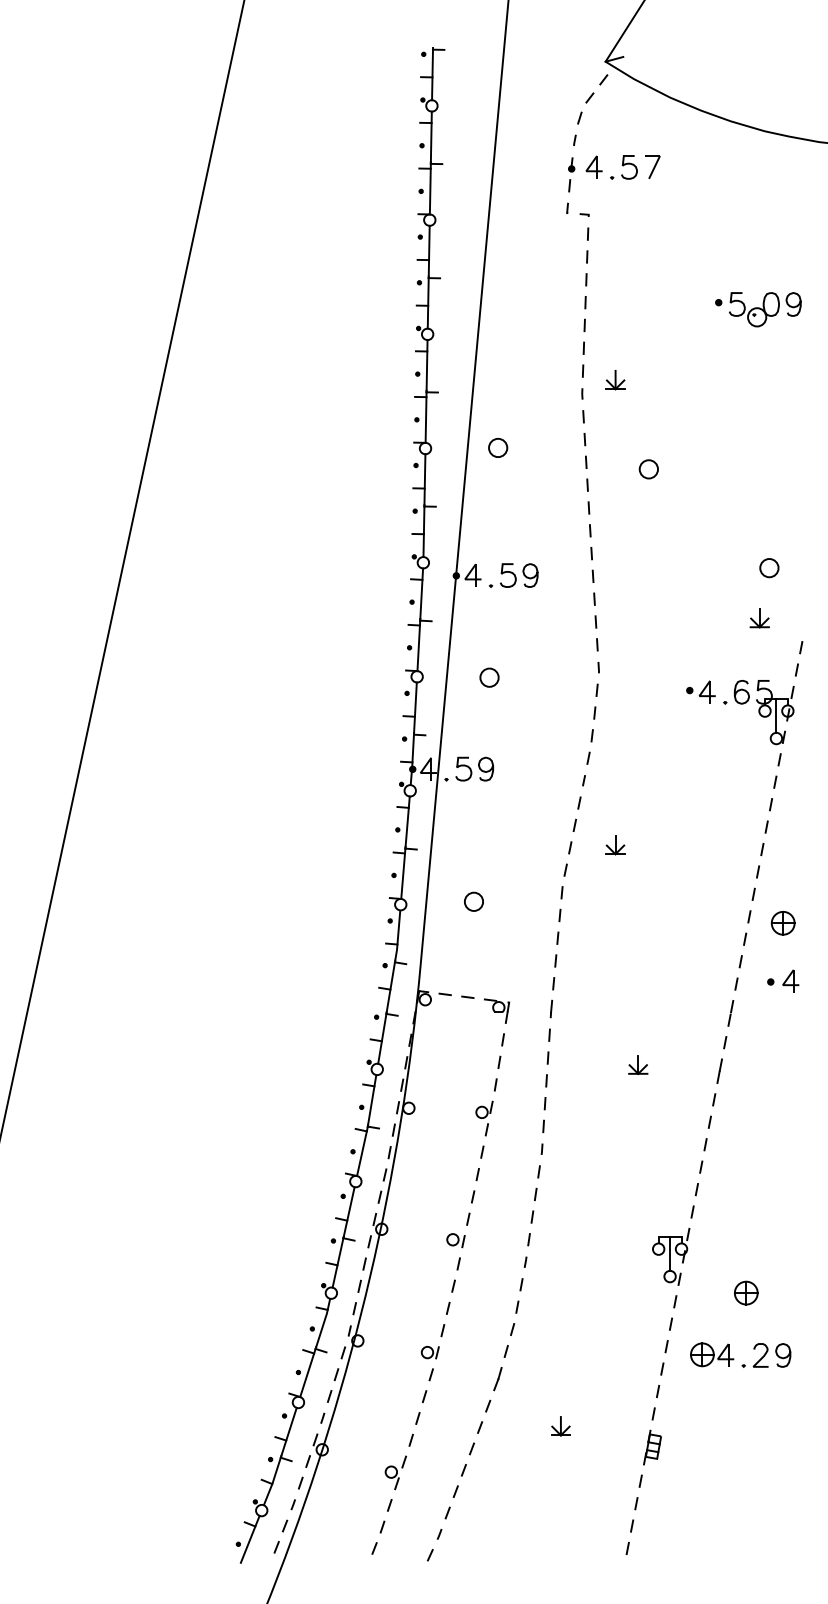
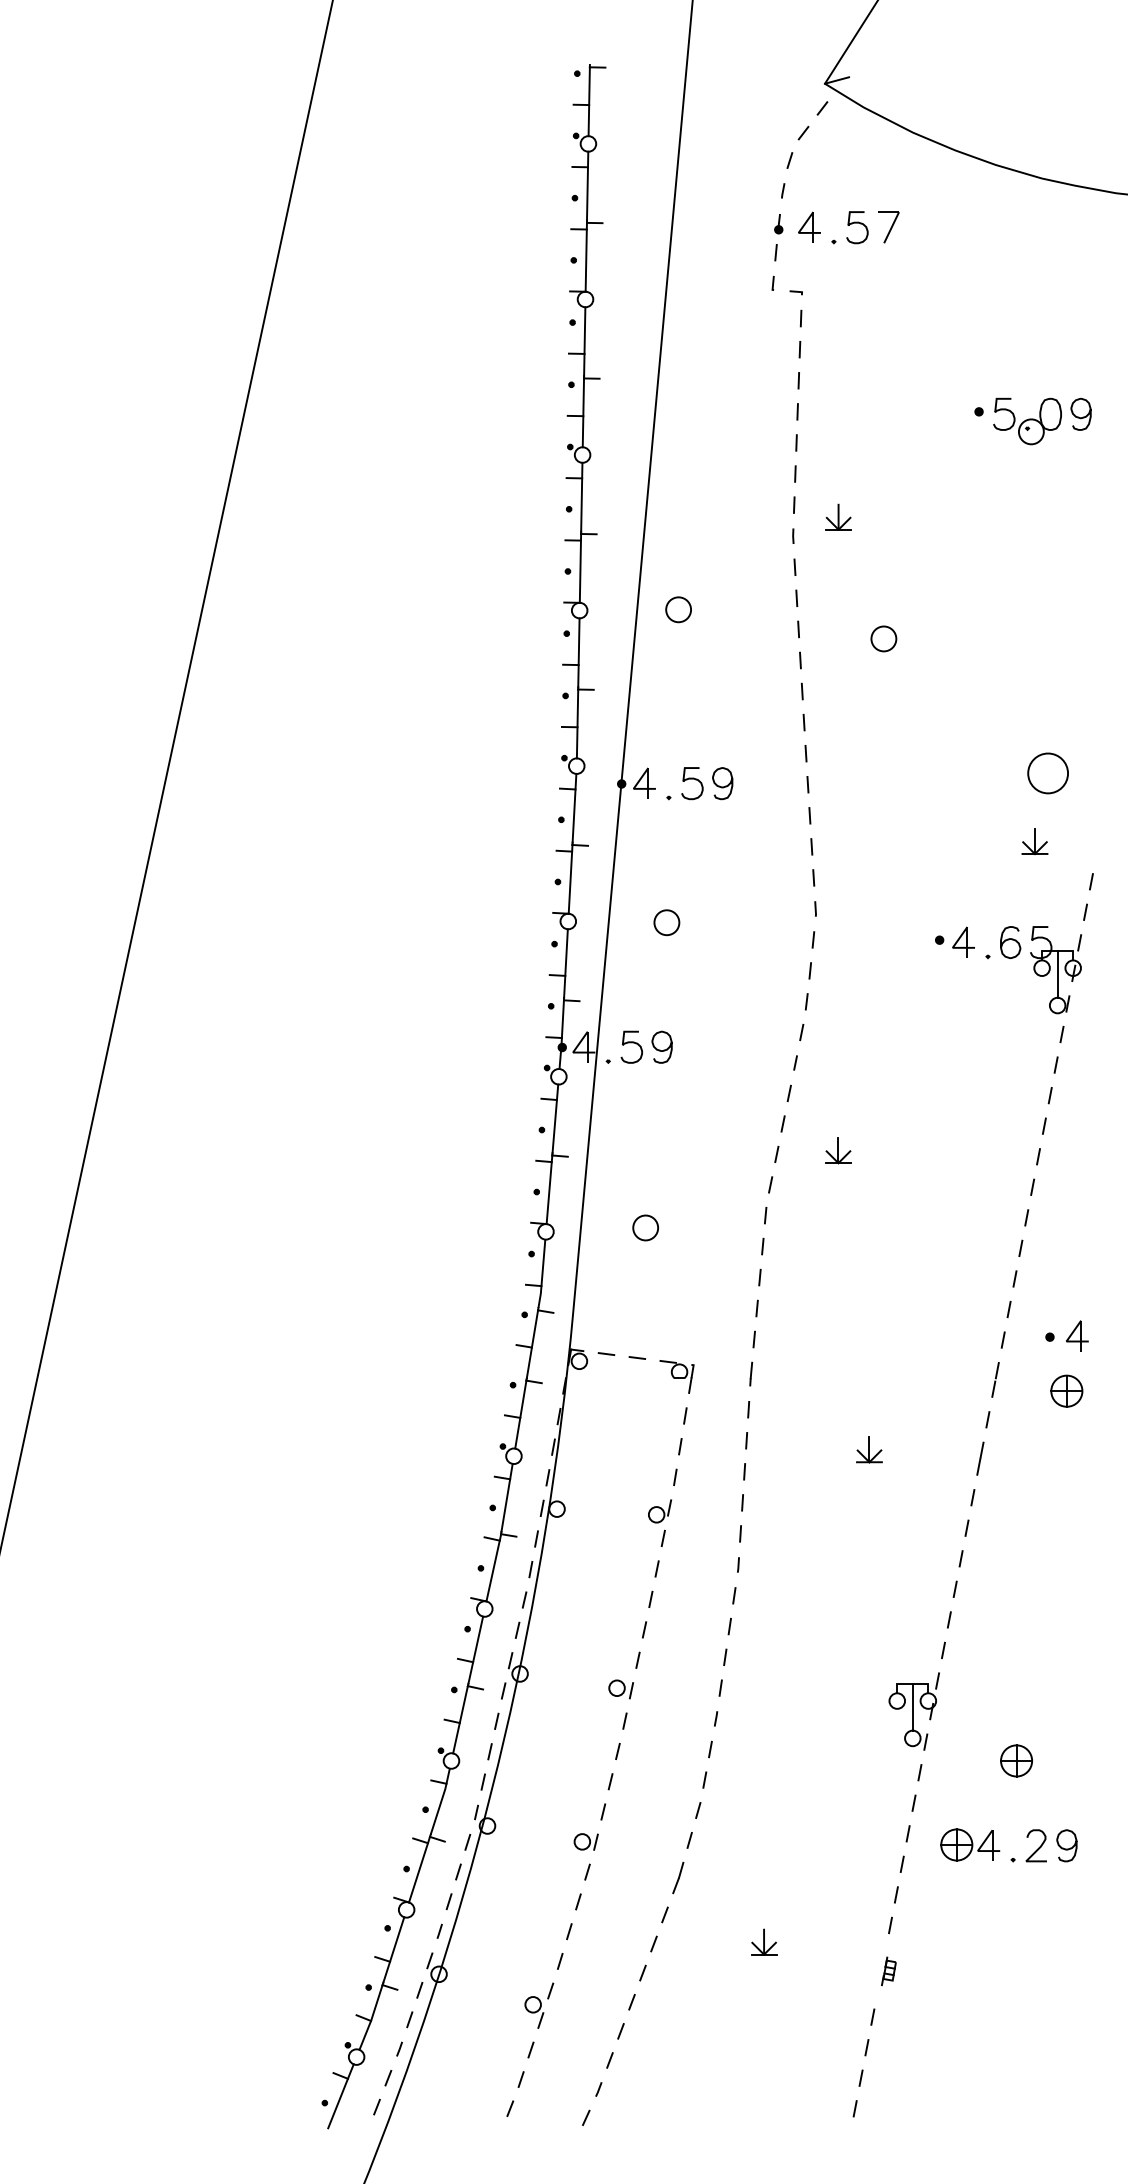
circle: (768, 568) -> (1047, 773), size x1.6
part: (782, 922) -> (1066, 1390), moved
part: (652, 1447) -> (888, 1971), size x0.6

